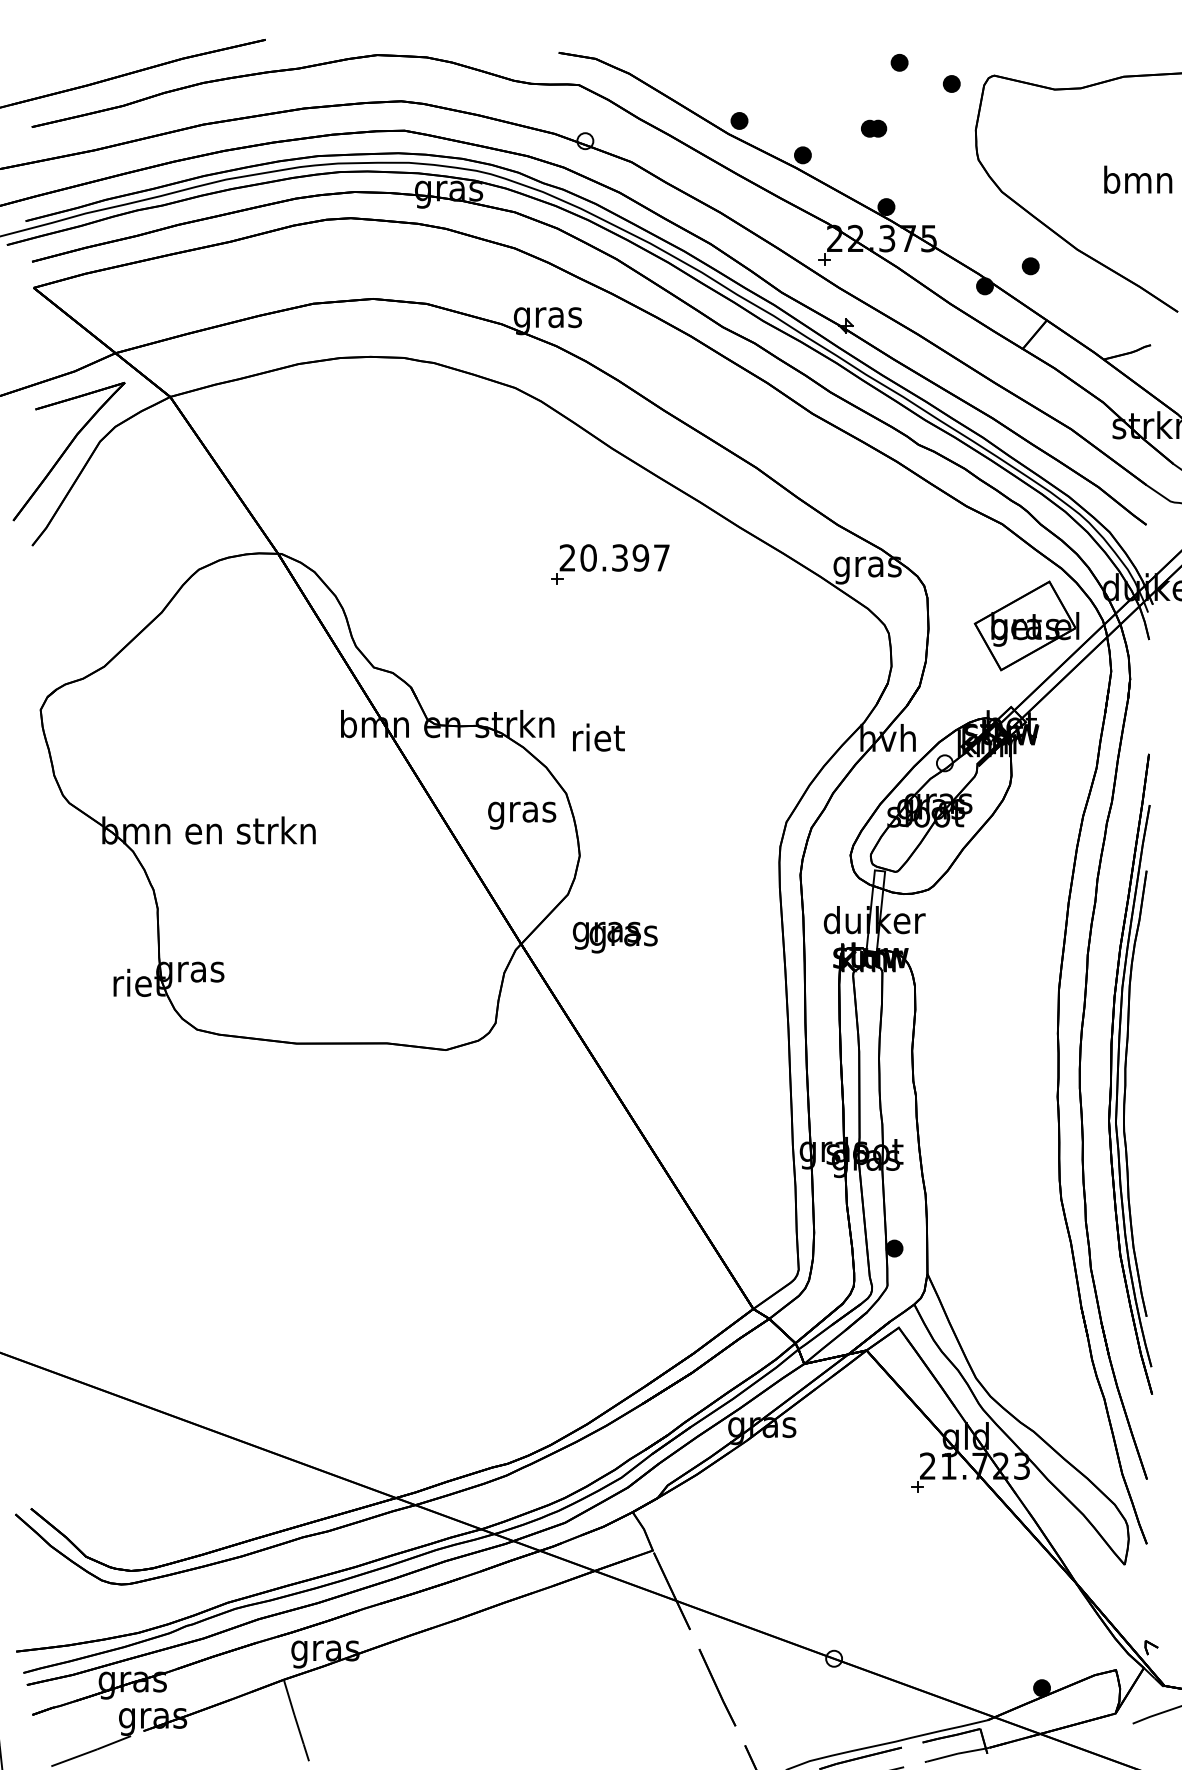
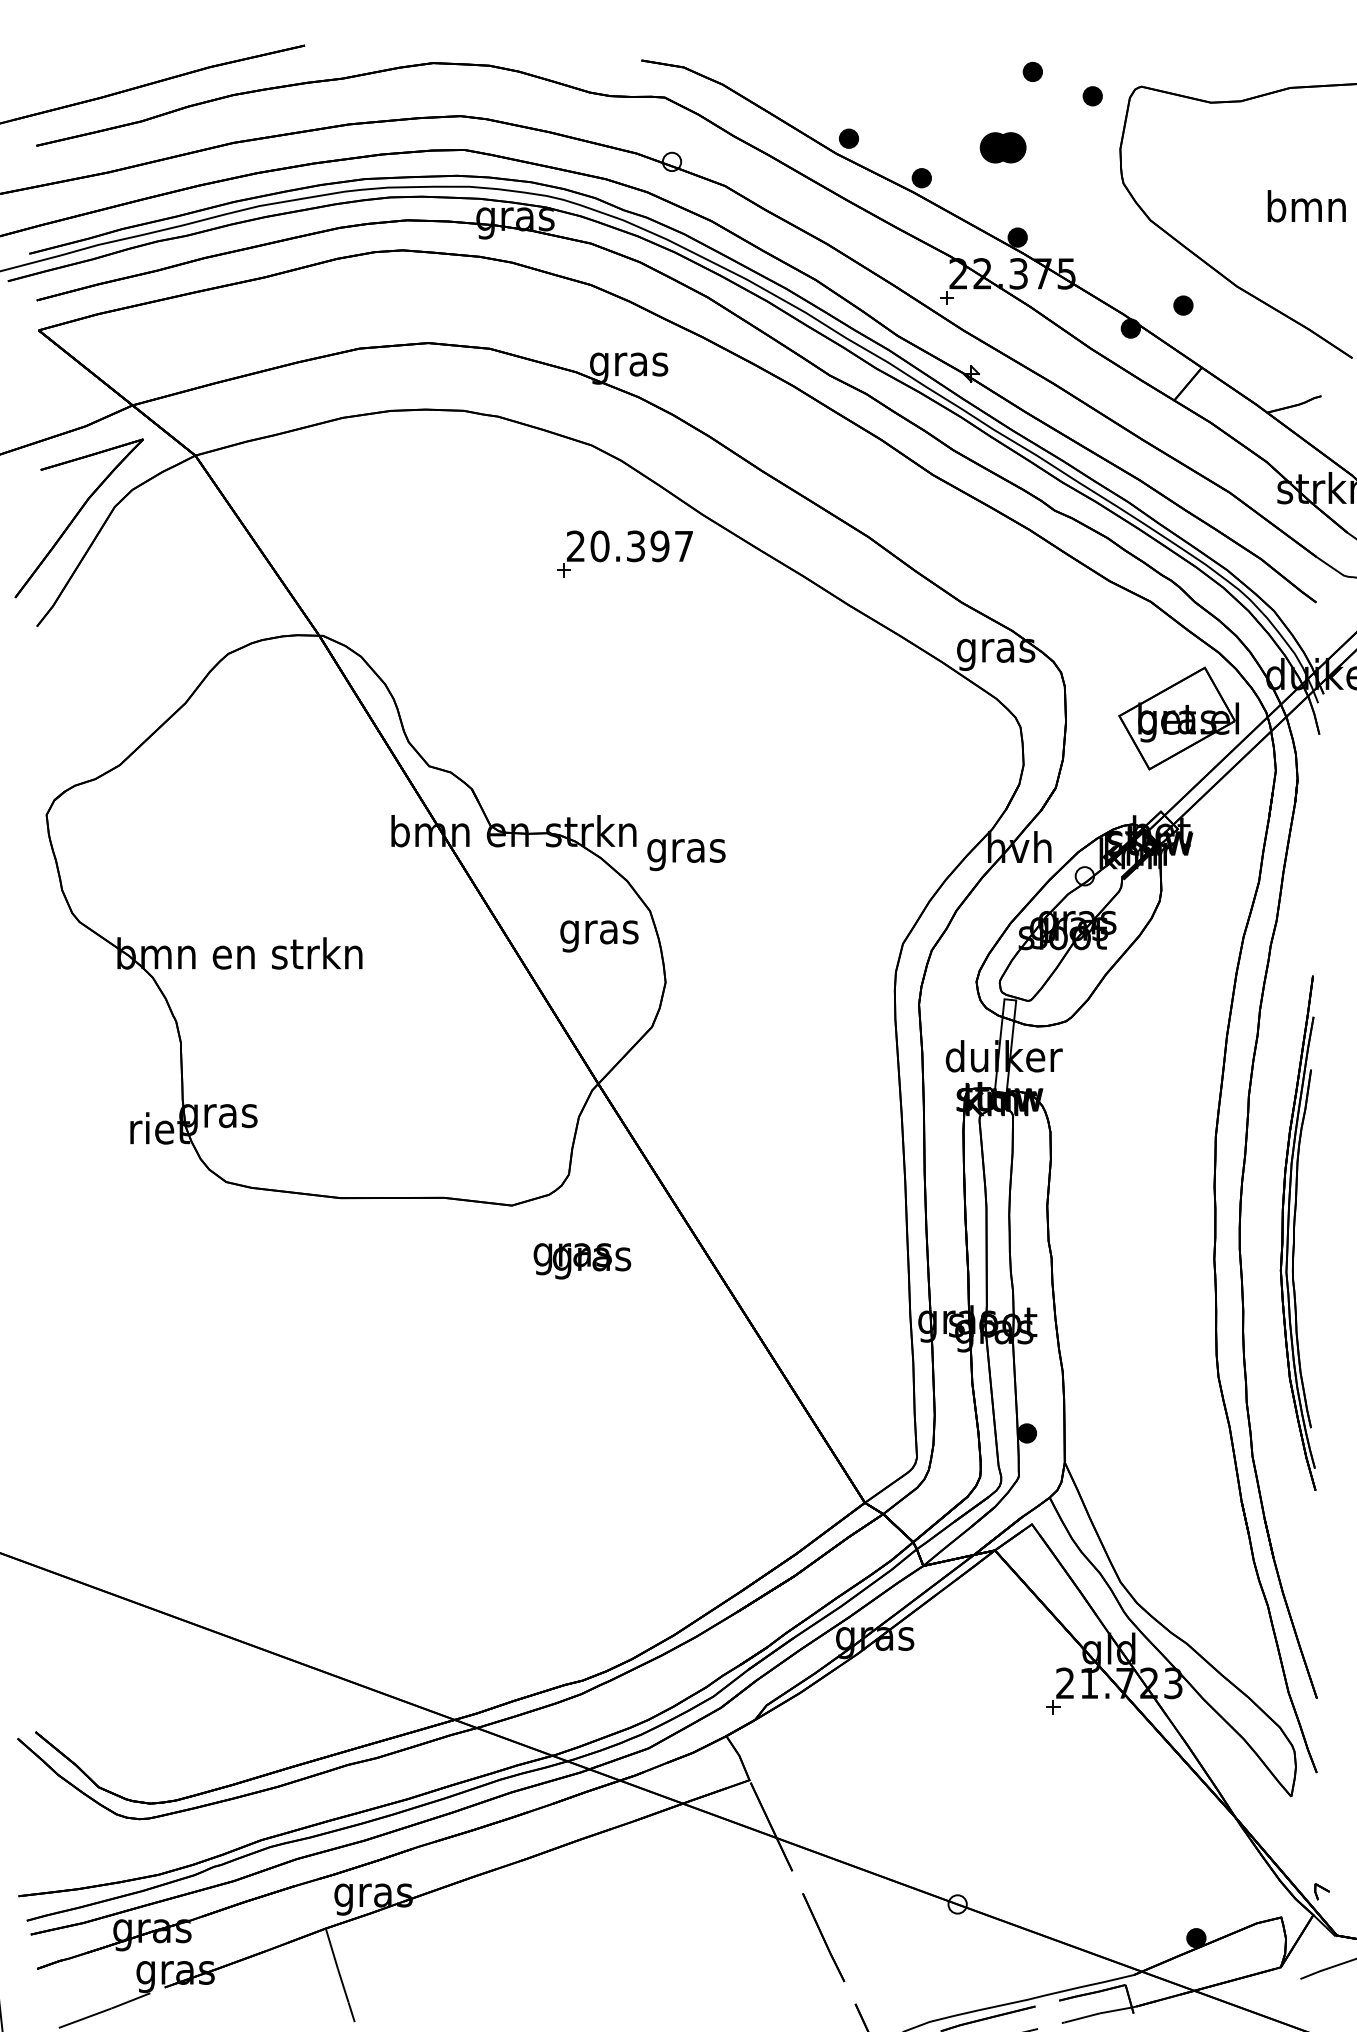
part: (874, 128) -> (1004, 147), size x1.6
part: (610, 564) -> (625, 553), moved
text: (597, 740) -> (685, 850), riet -> gras
text: (615, 937) -> (582, 1261), moved
part: (1130, 1073) -> (1297, 1232), size x0.7

